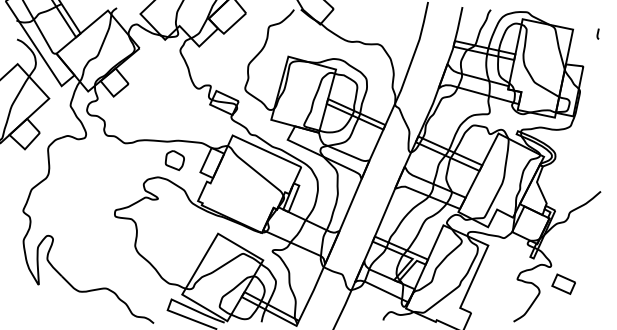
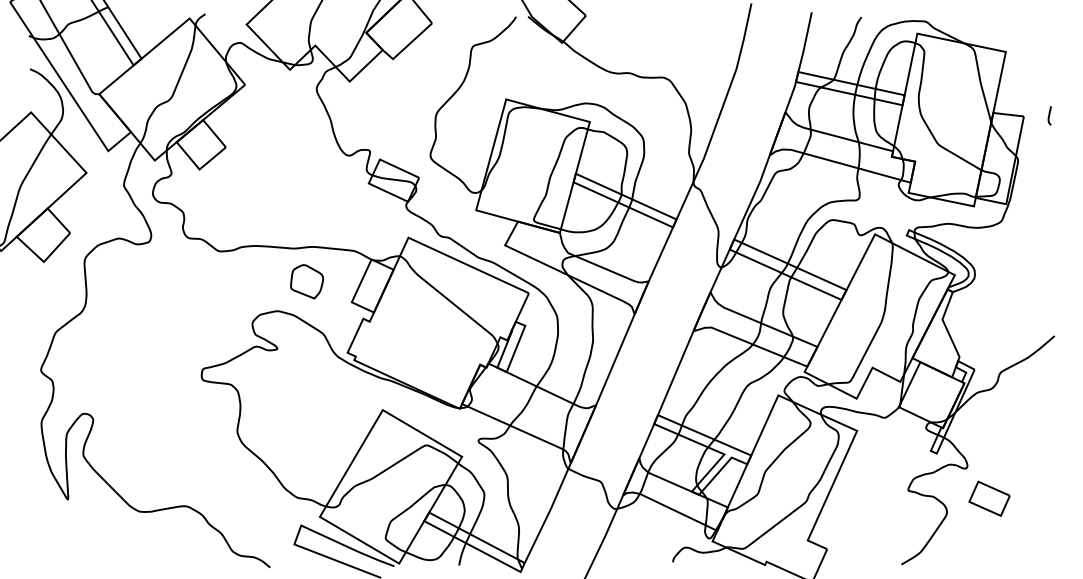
curve: (597, 33) -> (1048, 114), moved

